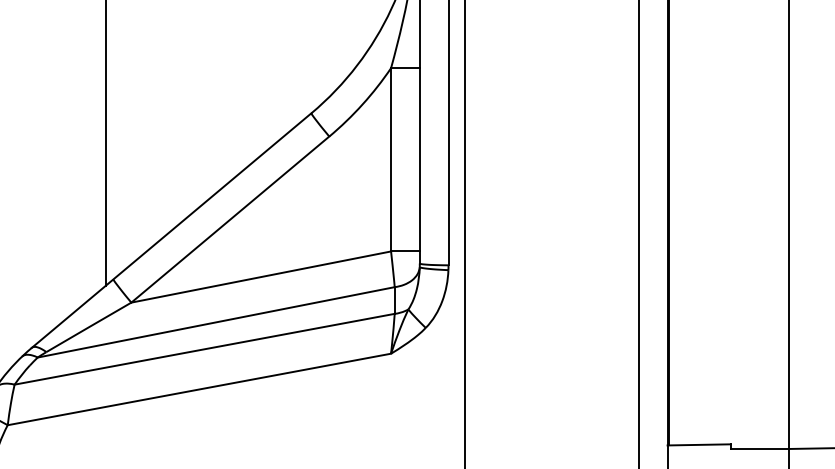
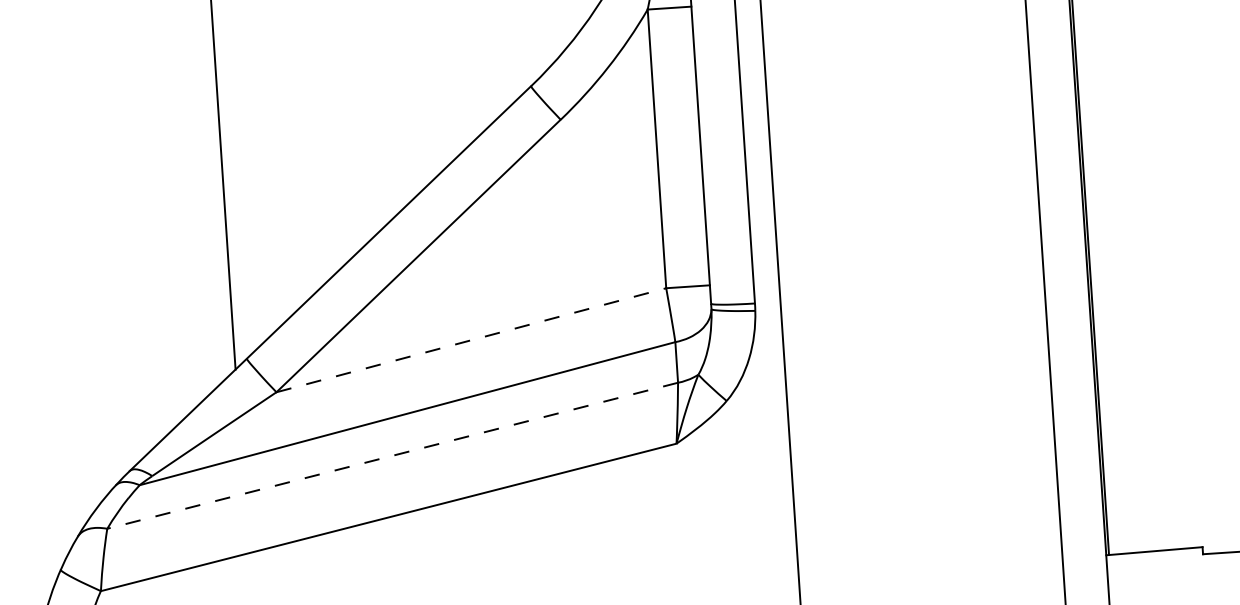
line: (261, 276) -> (471, 339), solid -> dashed
line: (204, 349) -> (392, 456), solid -> dashed

